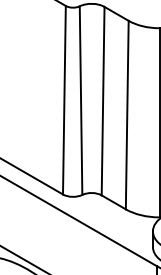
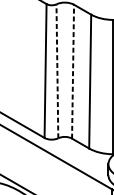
line: (81, 100) -> (57, 71), solid -> dashed
line: (103, 100) -> (73, 71), solid -> dashed

